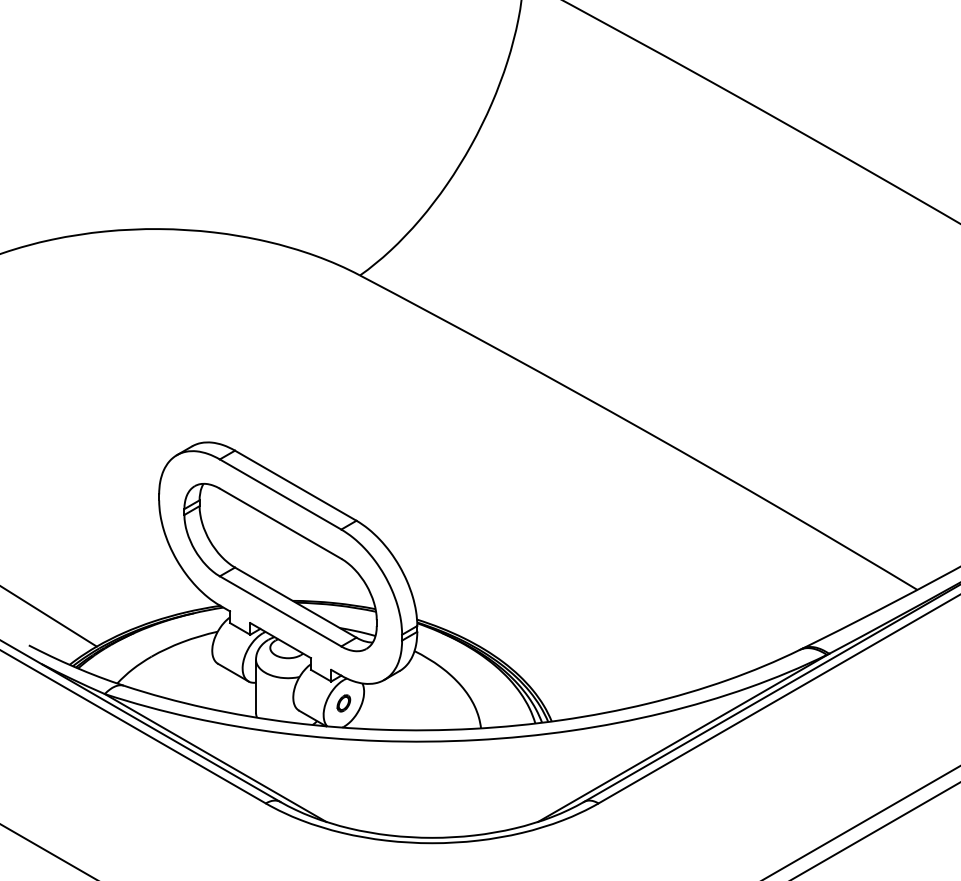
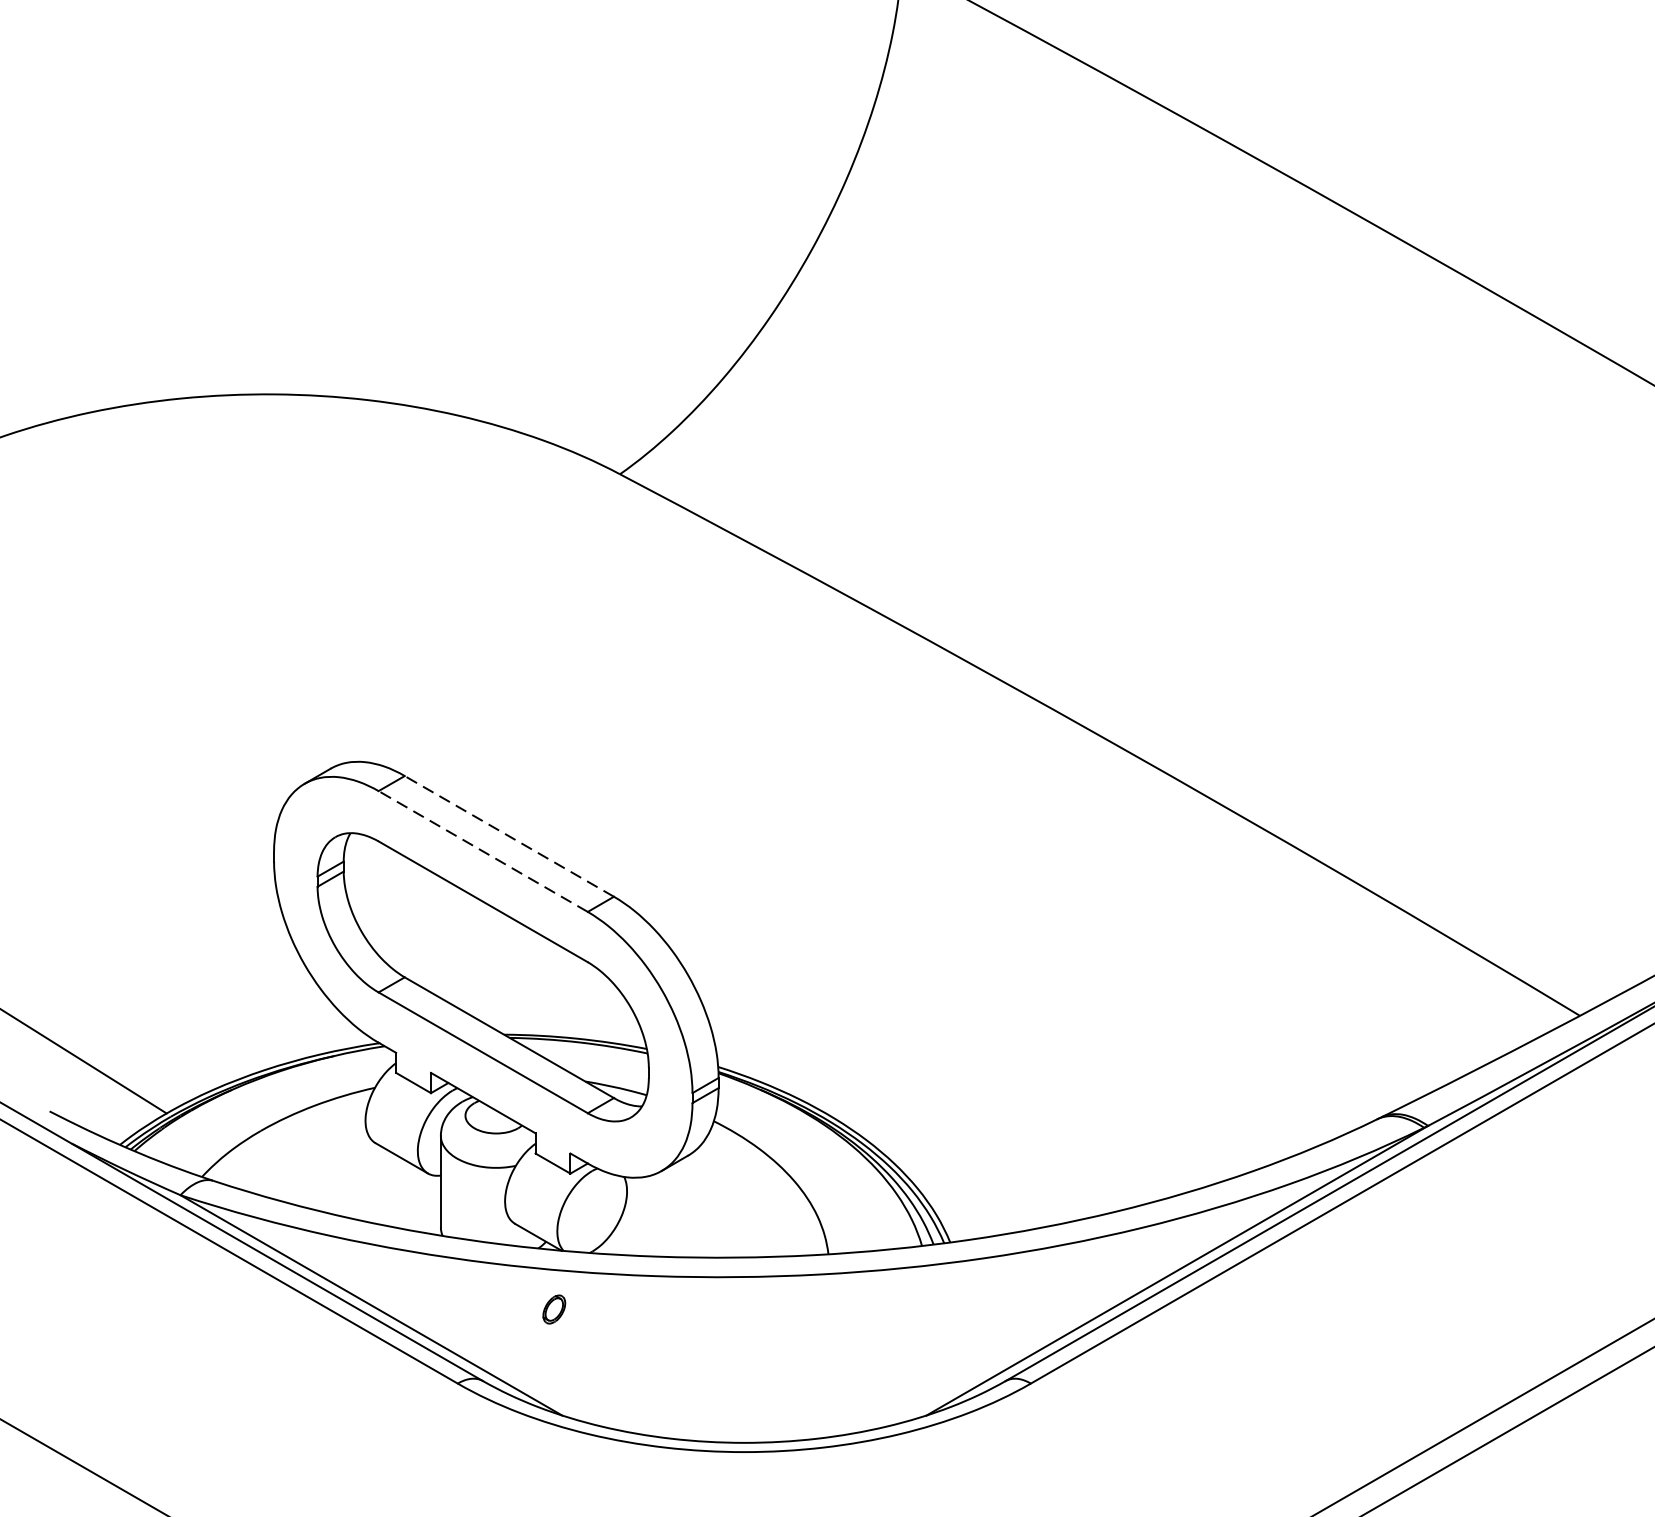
line: (295, 485) -> (508, 836), solid -> dashed
line: (280, 494) -> (483, 851), solid -> dashed
part: (343, 703) -> (553, 1309), moved

